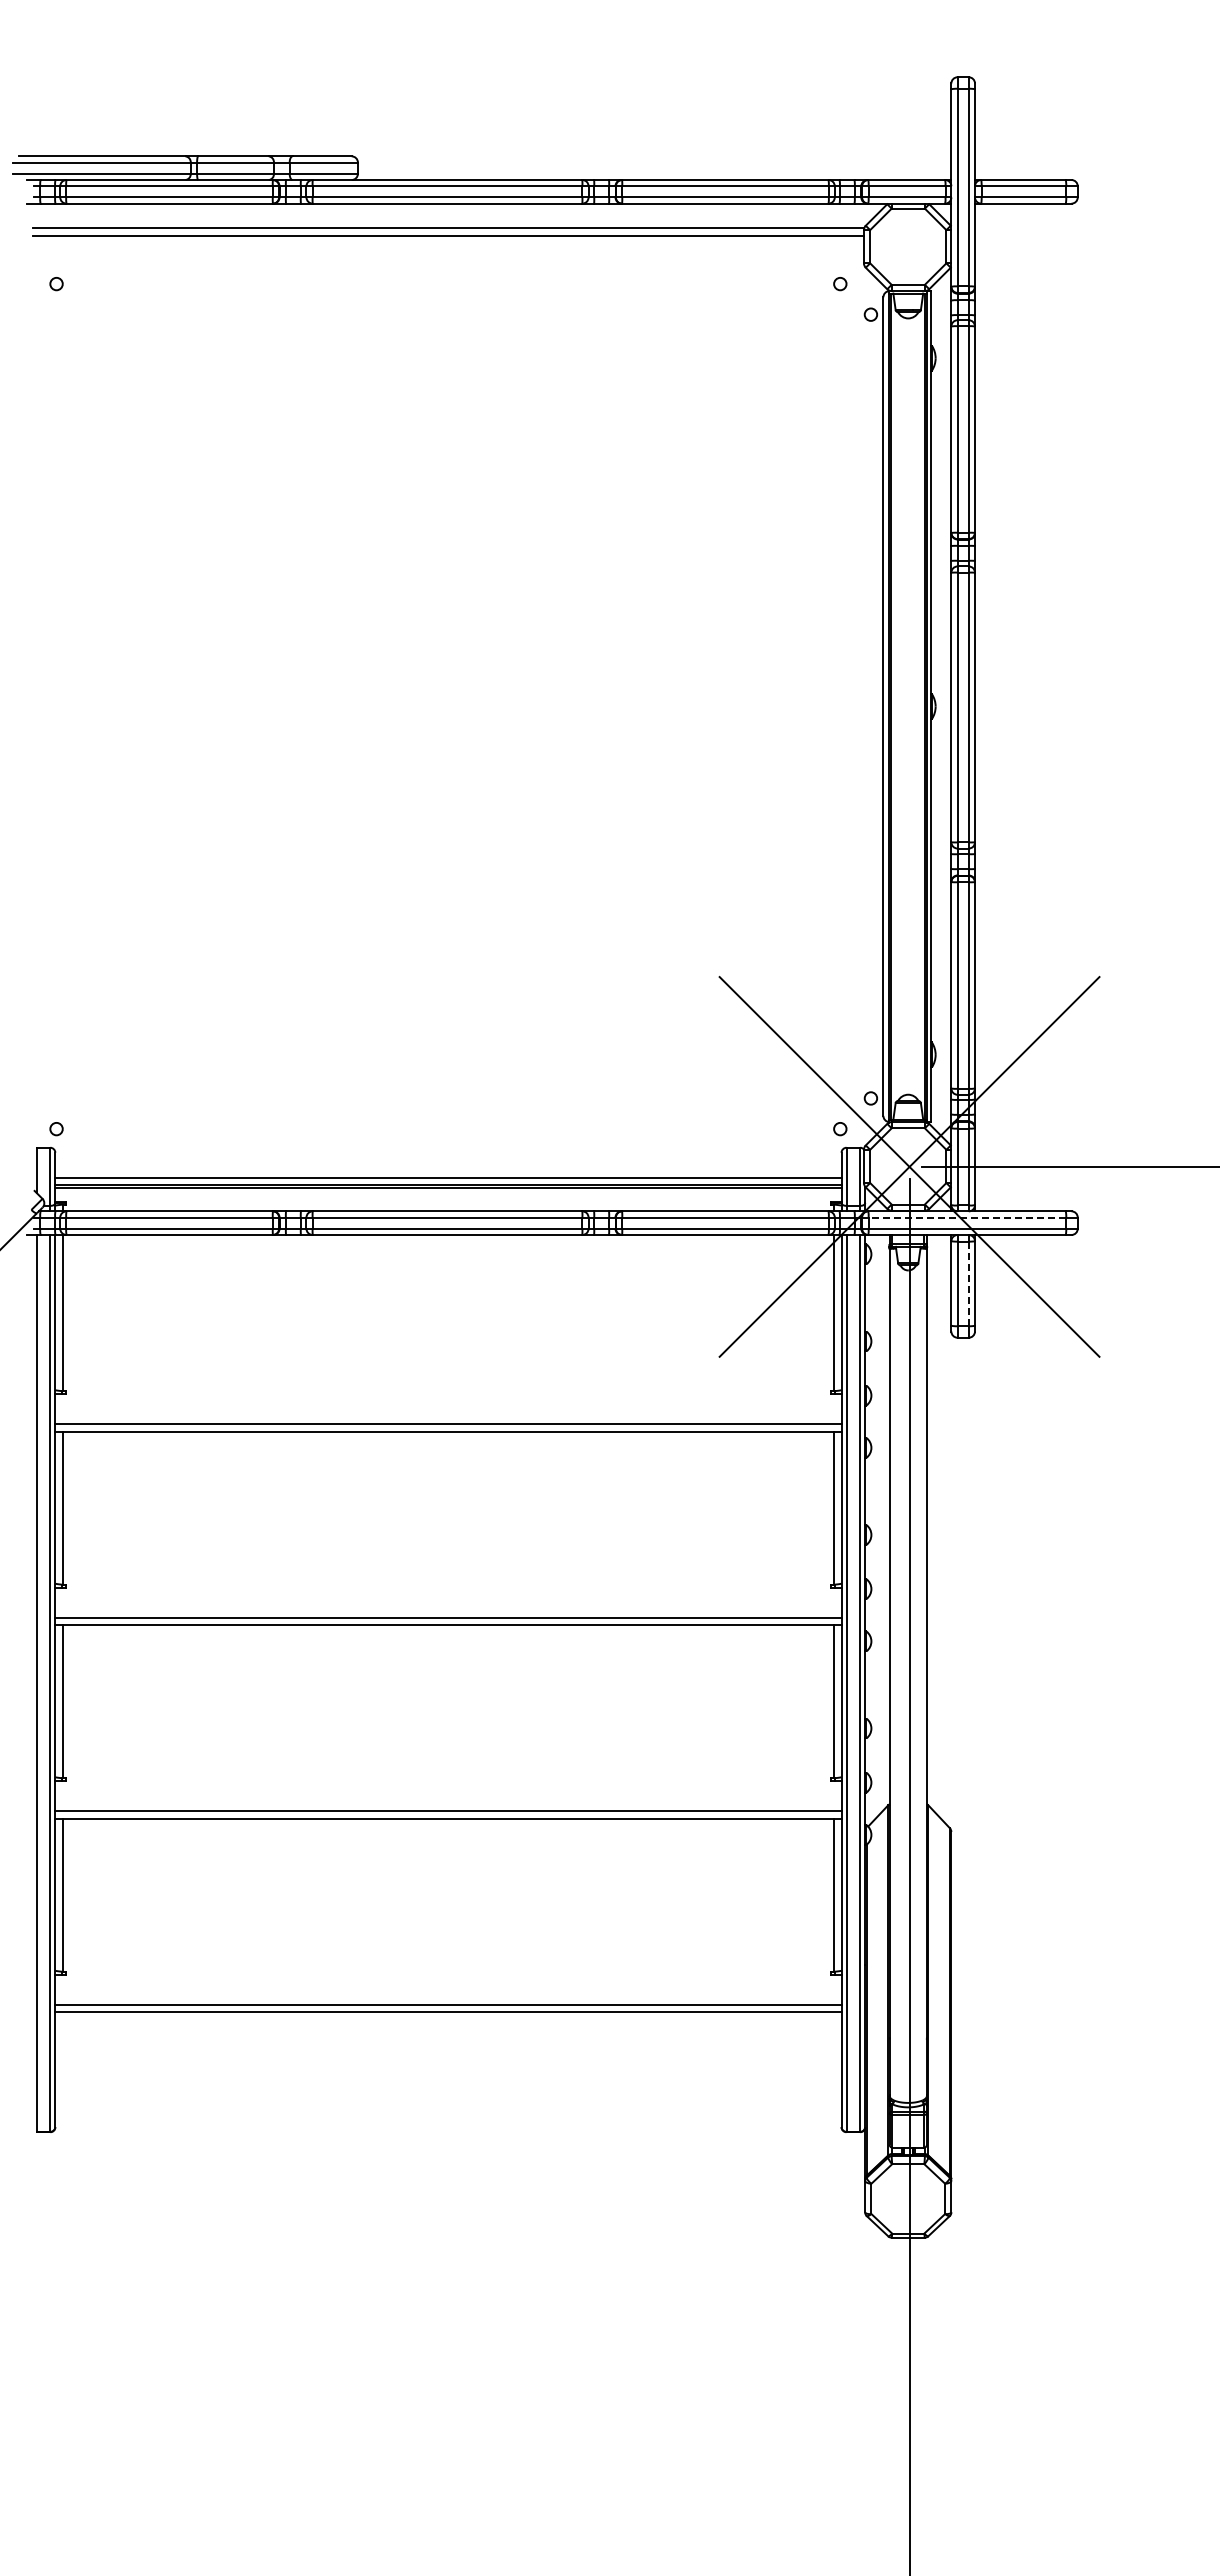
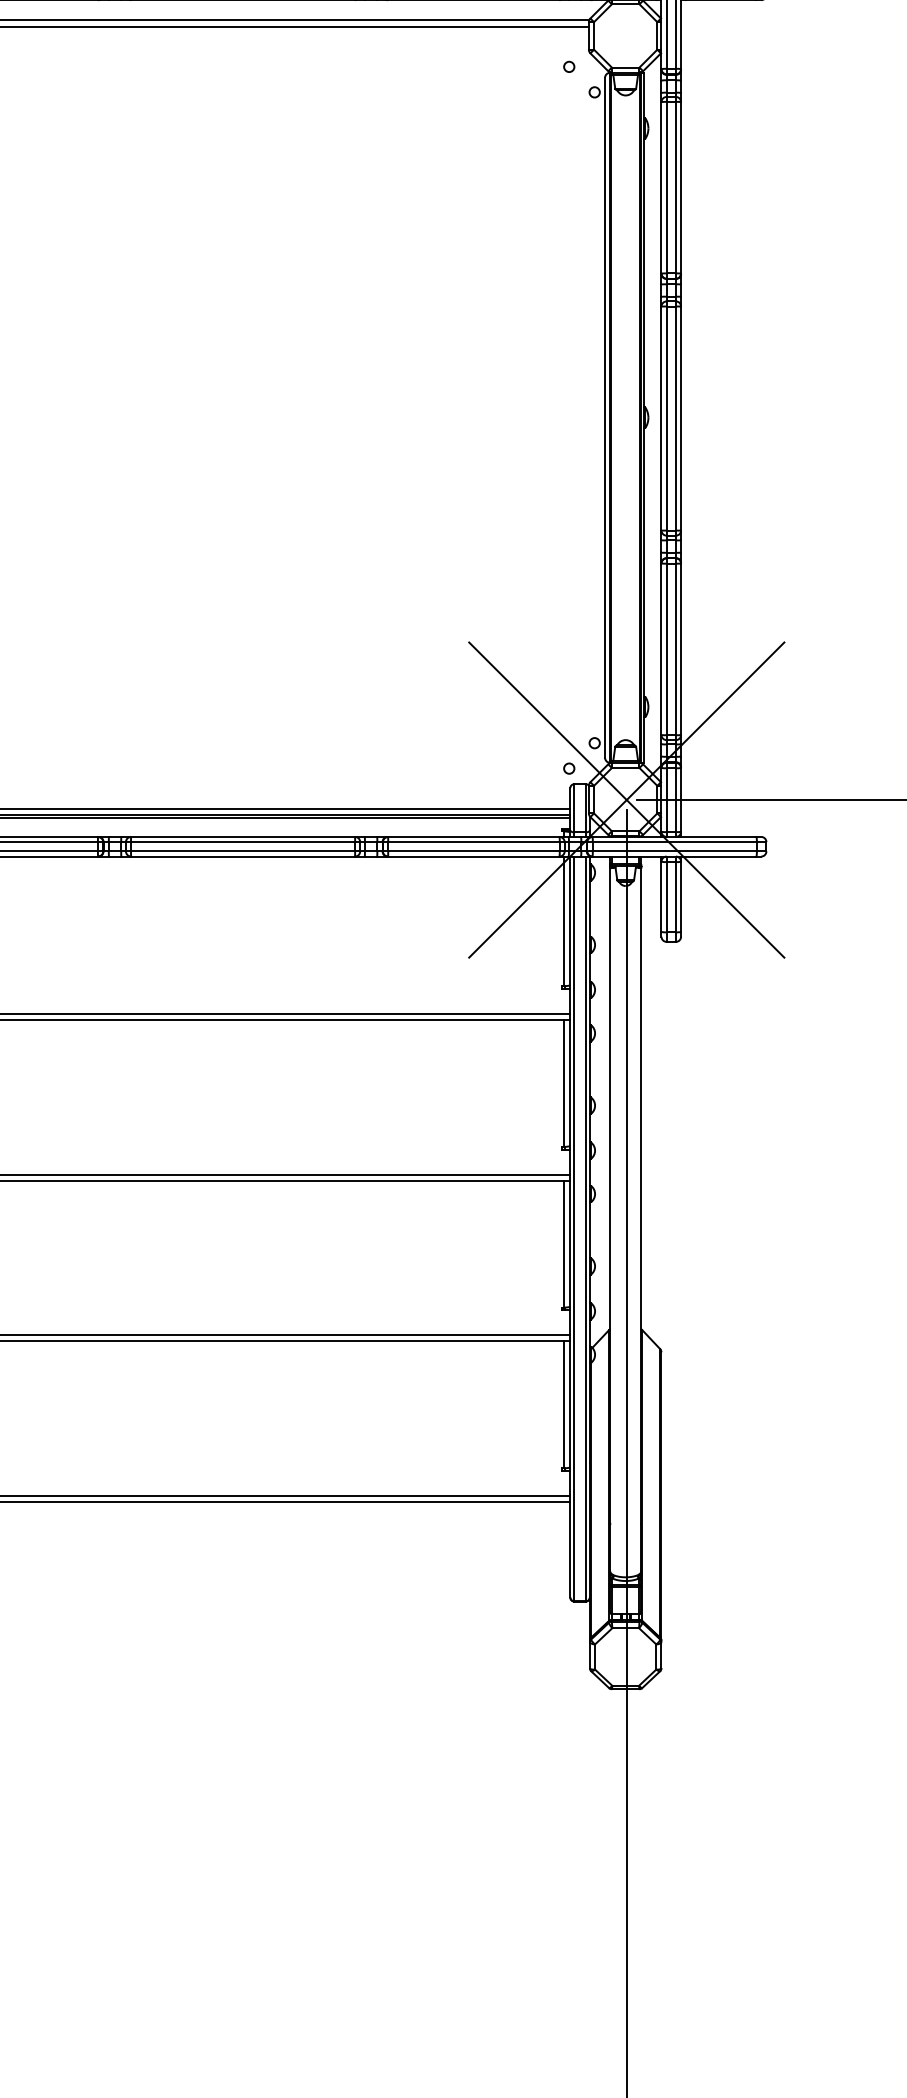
line: (967, 1217) -> (674, 842), dashed -> solid
line: (968, 1283) -> (675, 896), dashed -> solid

